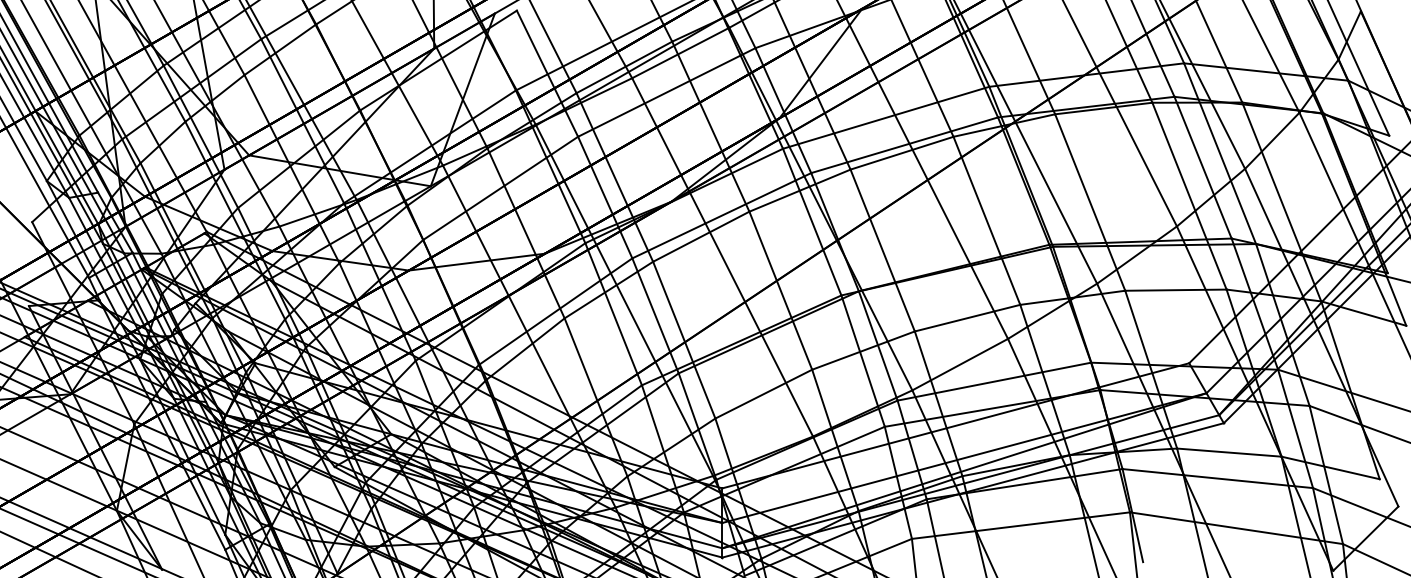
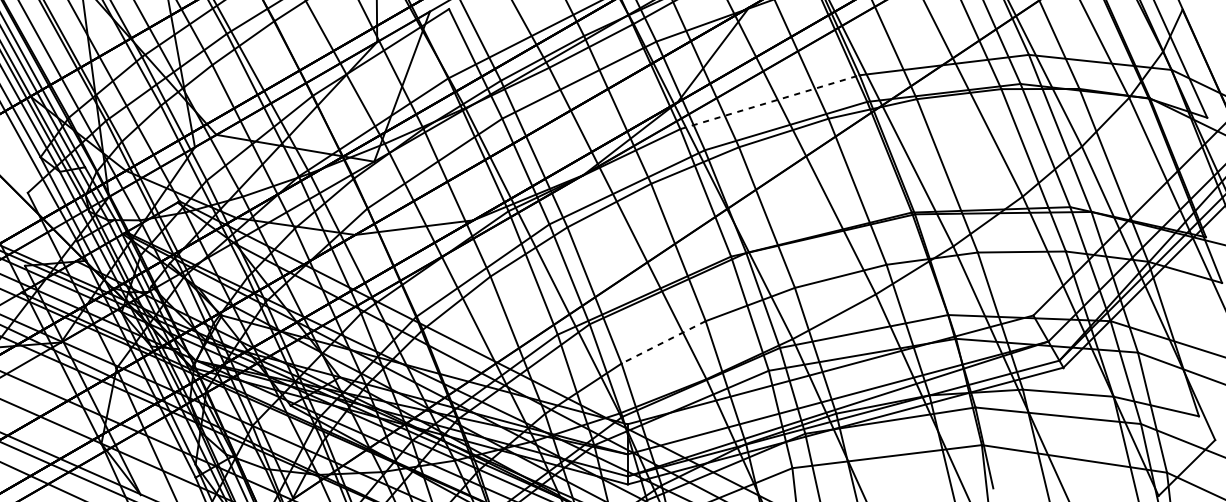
line: (886, 117) -> (770, 101), solid -> dashed
line: (763, 394) -> (663, 342), solid -> dashed

